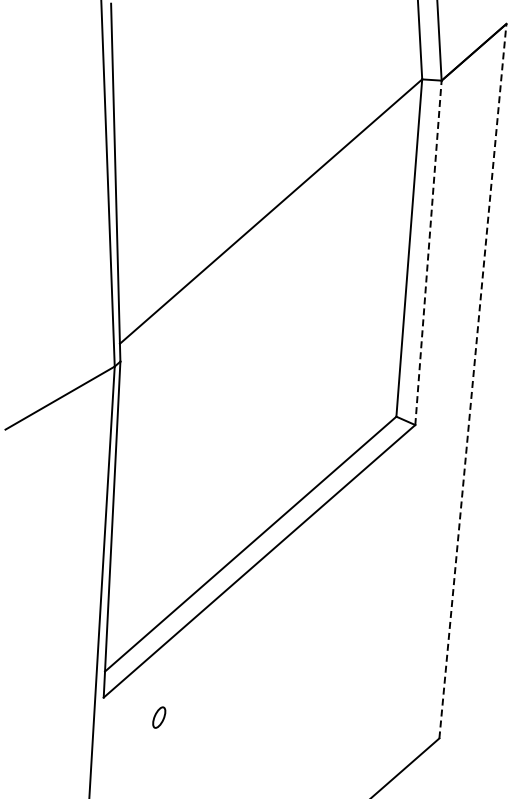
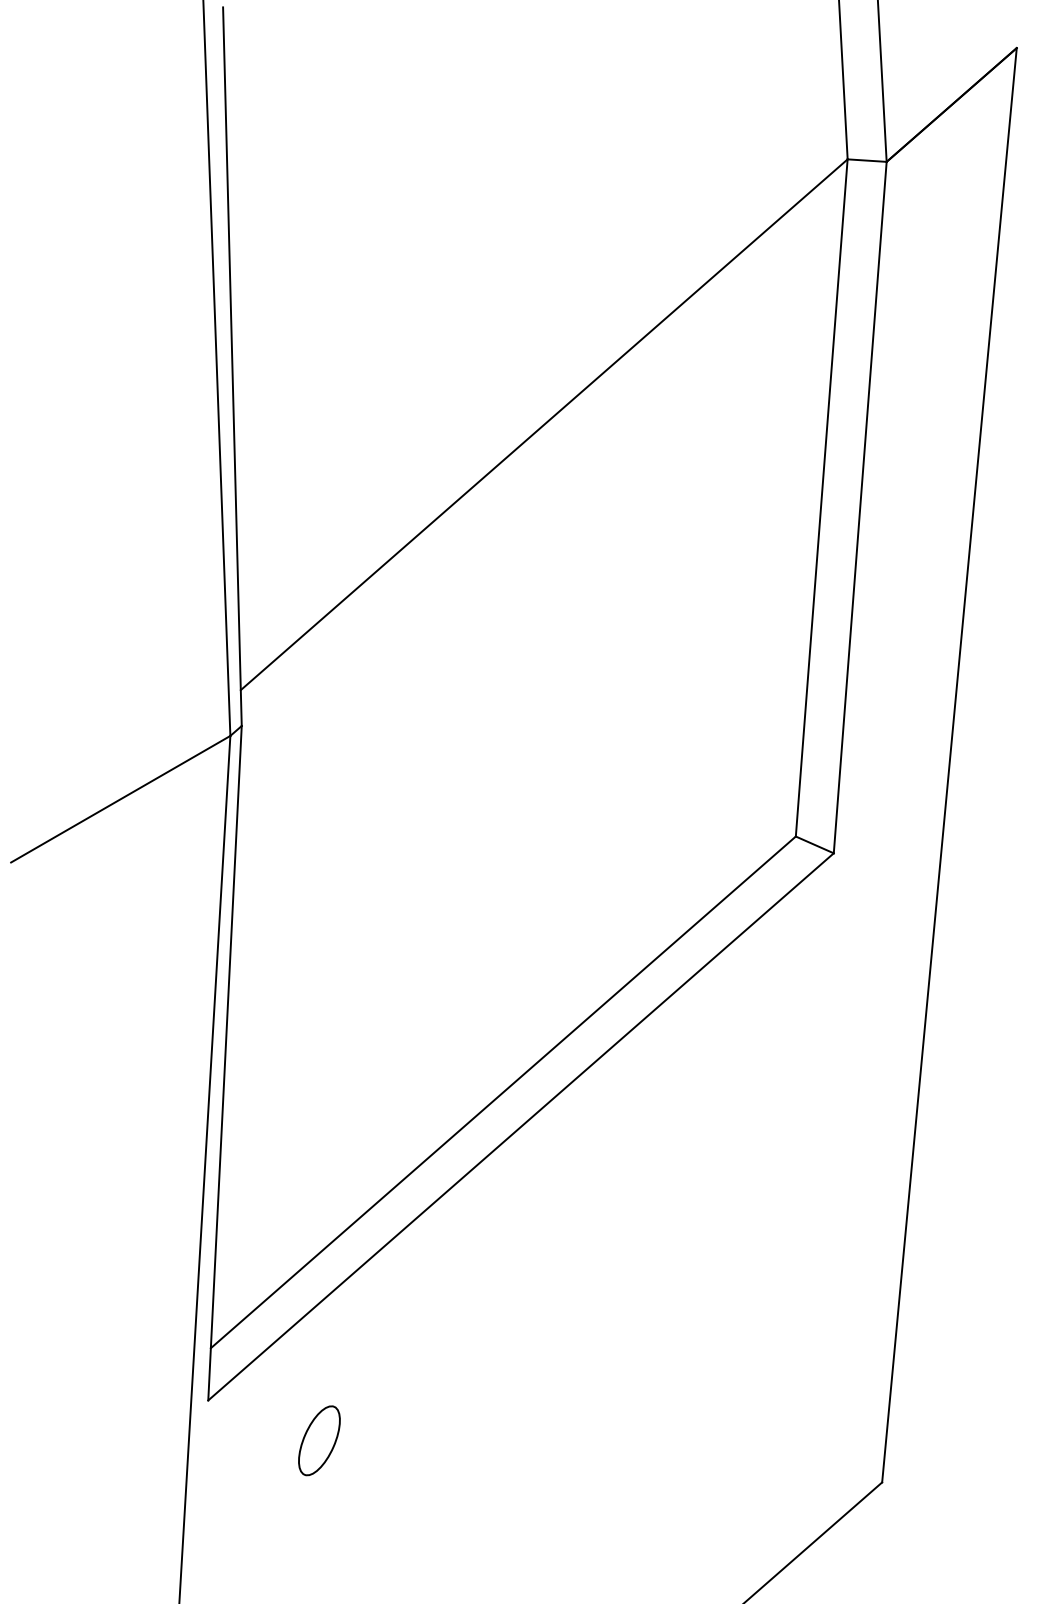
line: (428, 252) -> (860, 506), dashed -> solid
line: (472, 381) -> (948, 765), dashed -> solid
part: (159, 717) -> (320, 1440), size x1.67

